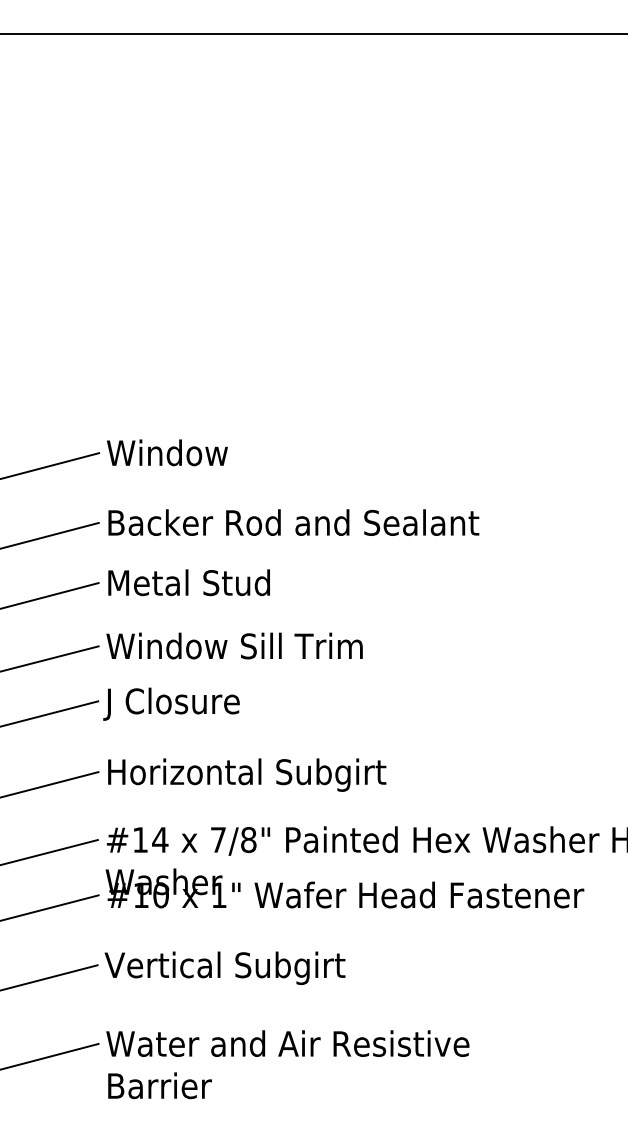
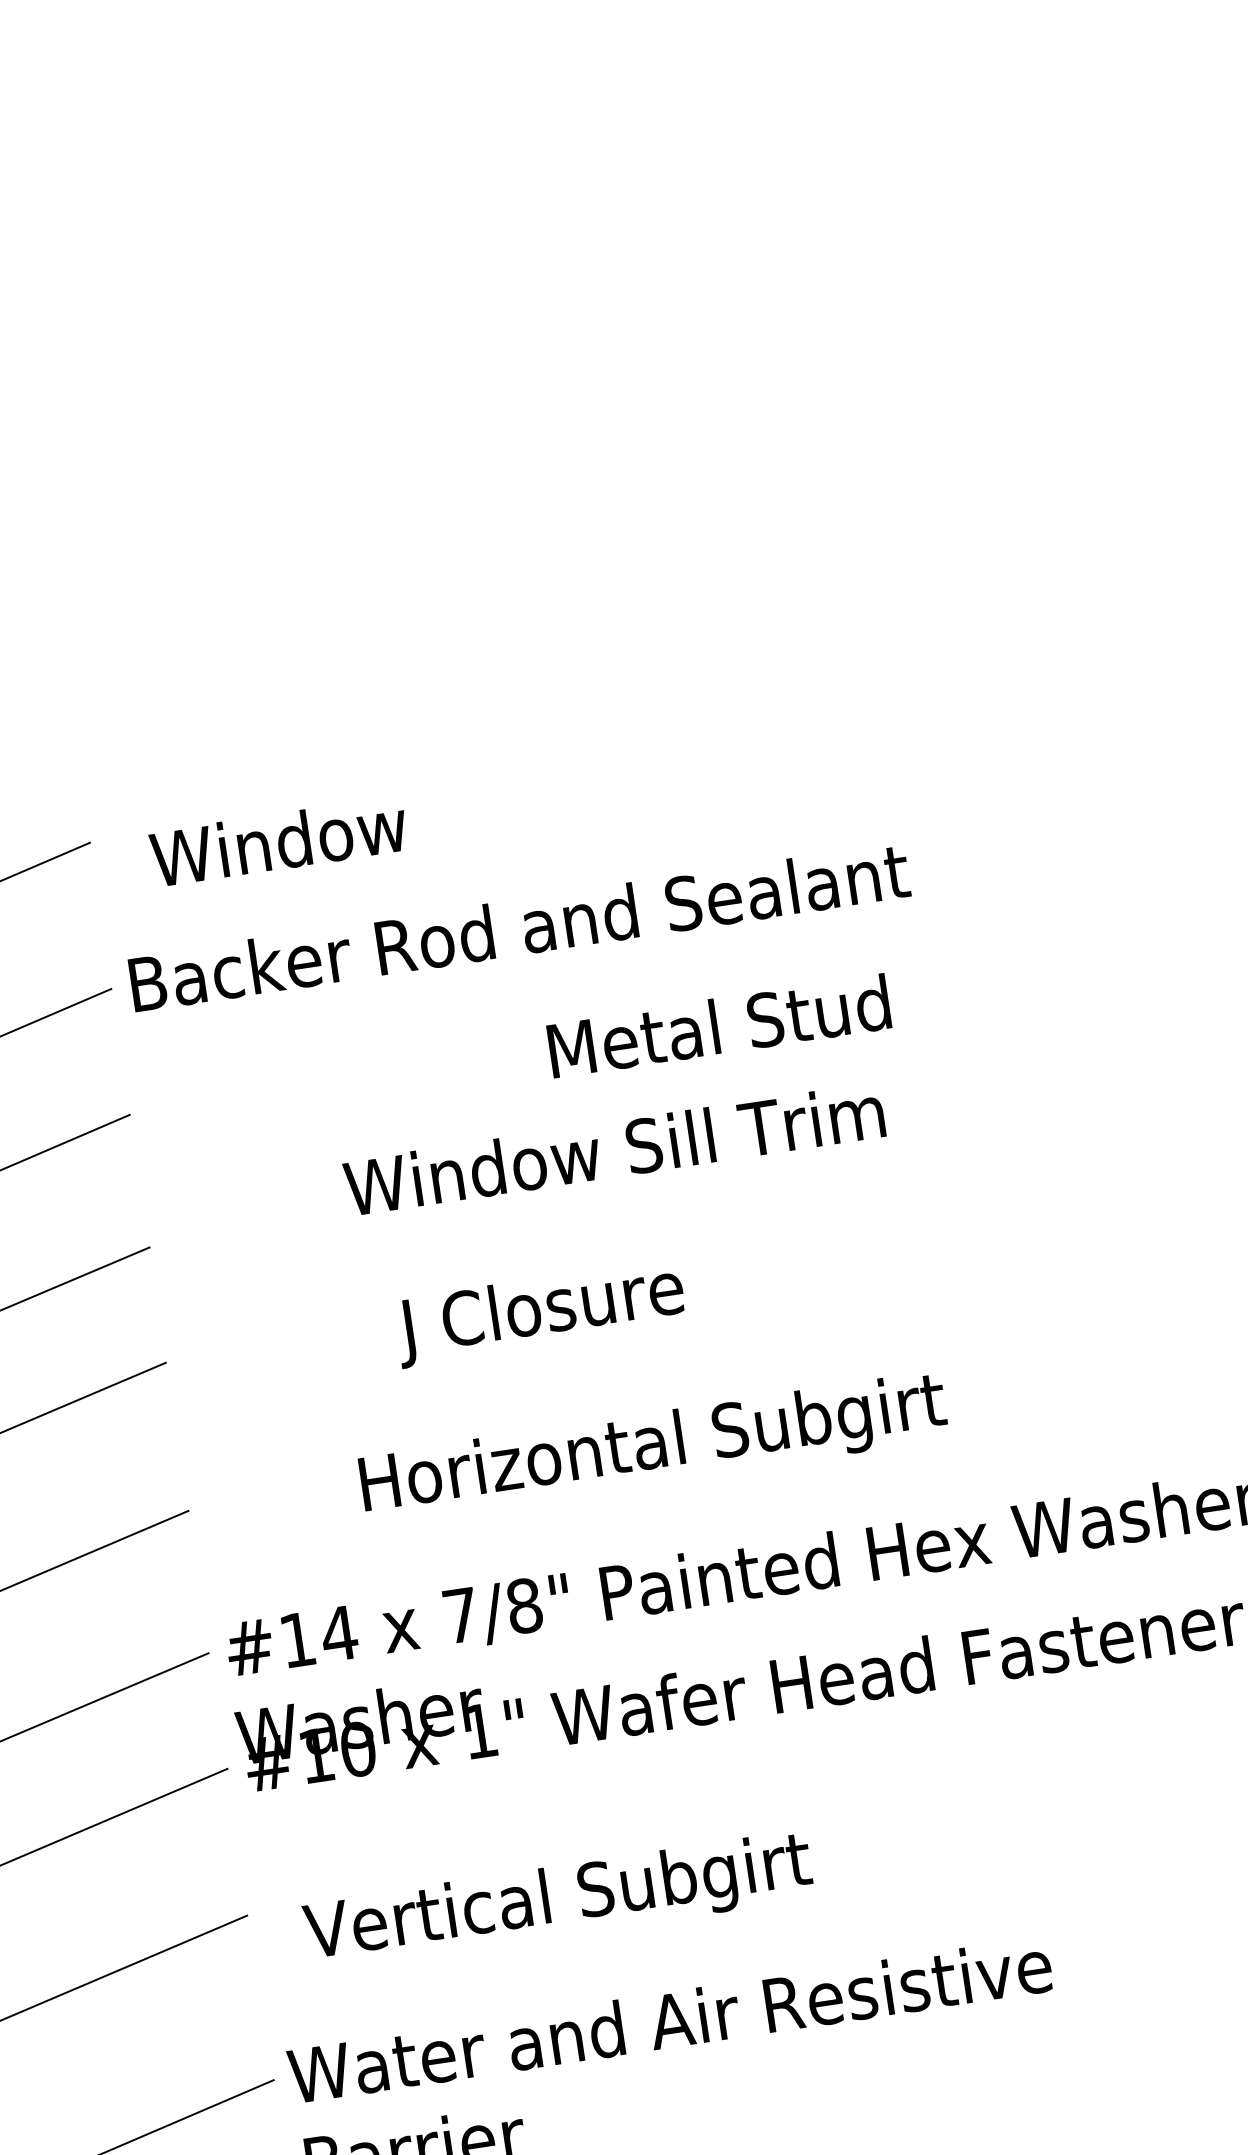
text: (167, 452) -> (278, 840), moved
text: (188, 582) -> (717, 1025), moved
text: (234, 645) -> (613, 1148), moved
text: (171, 703) -> (539, 1311), moved
text: (247, 774) -> (654, 1446), moved
text: (224, 967) -> (557, 1899), moved

